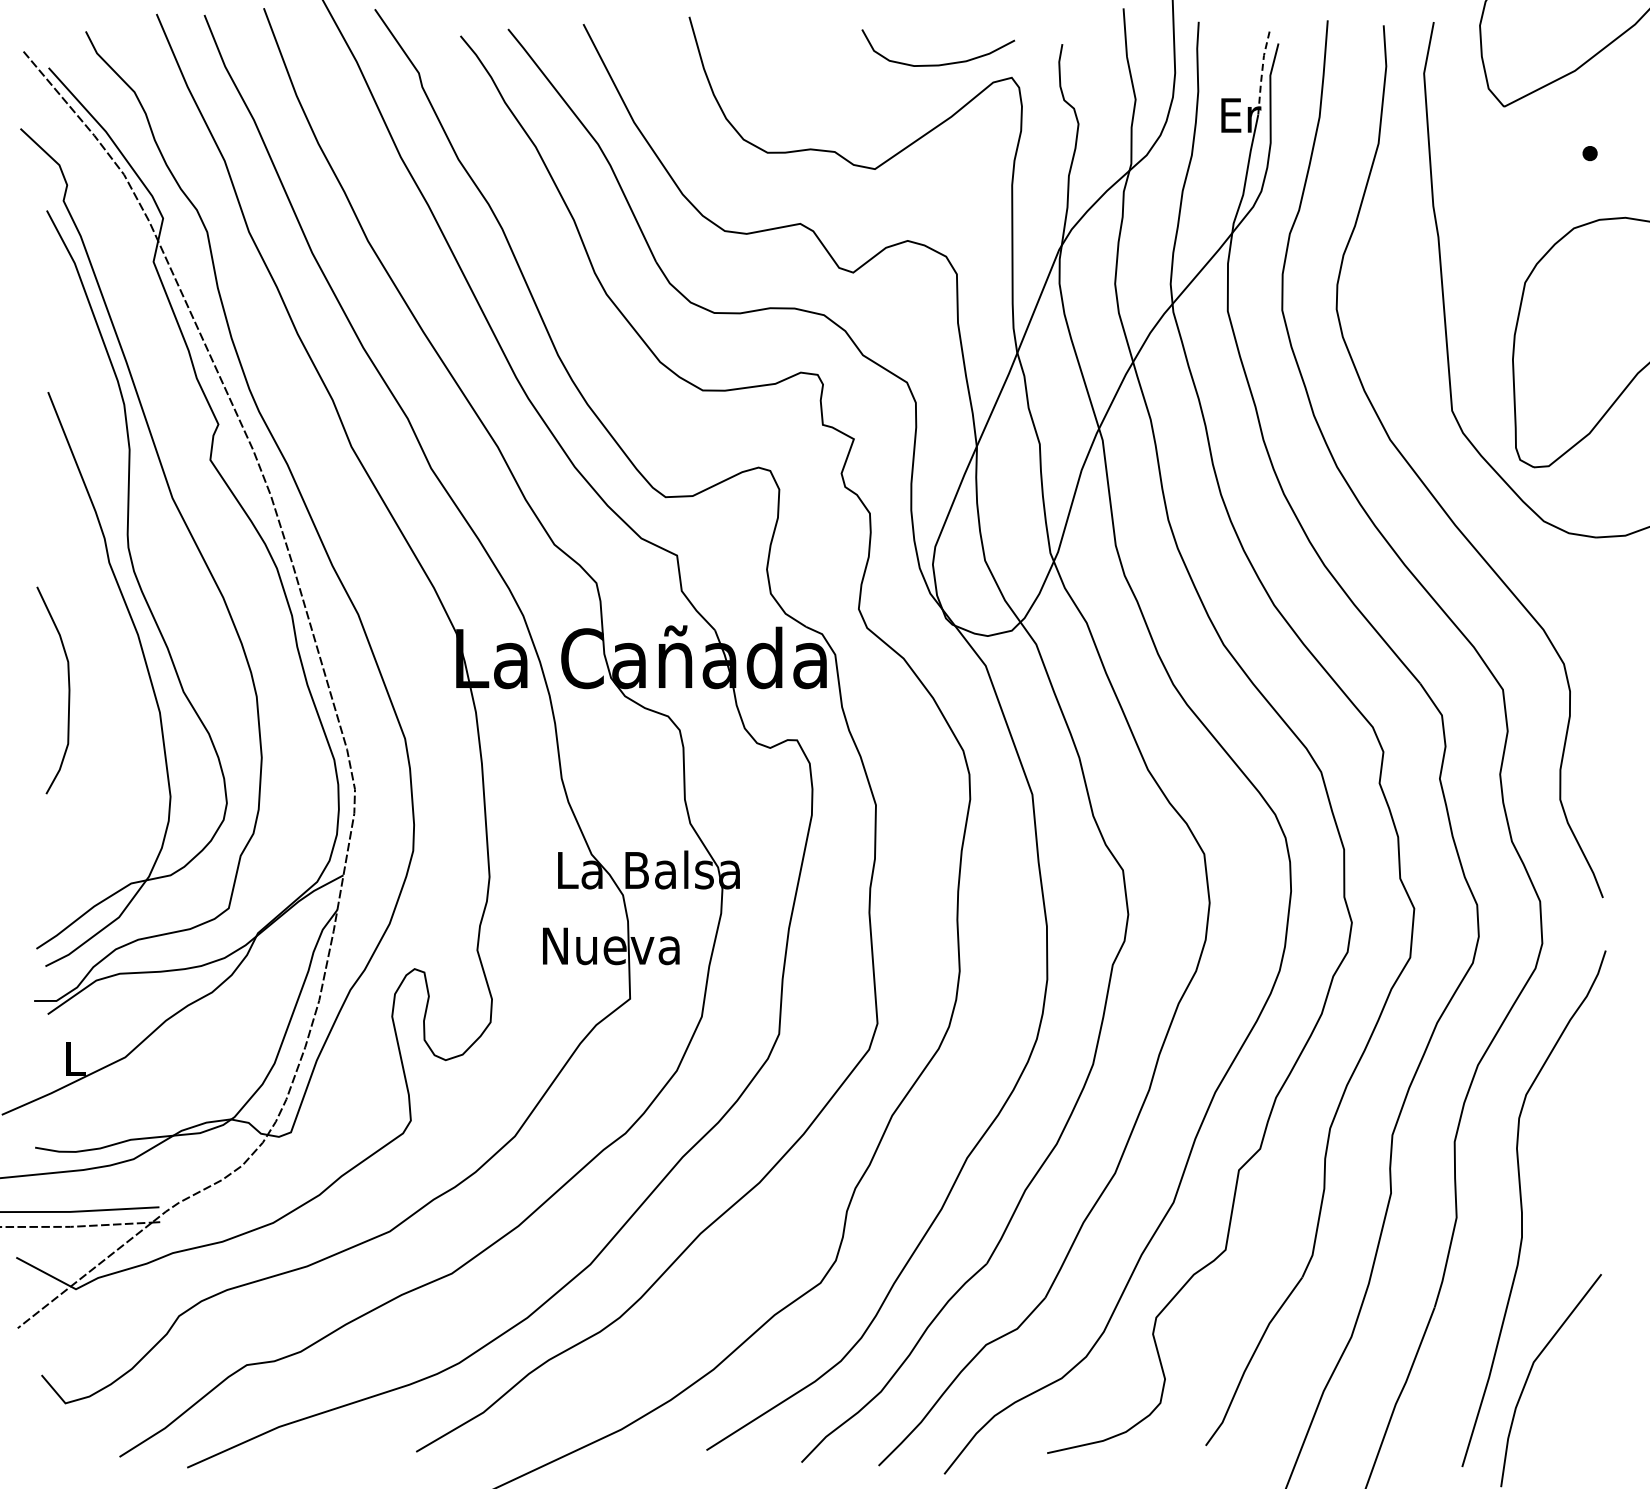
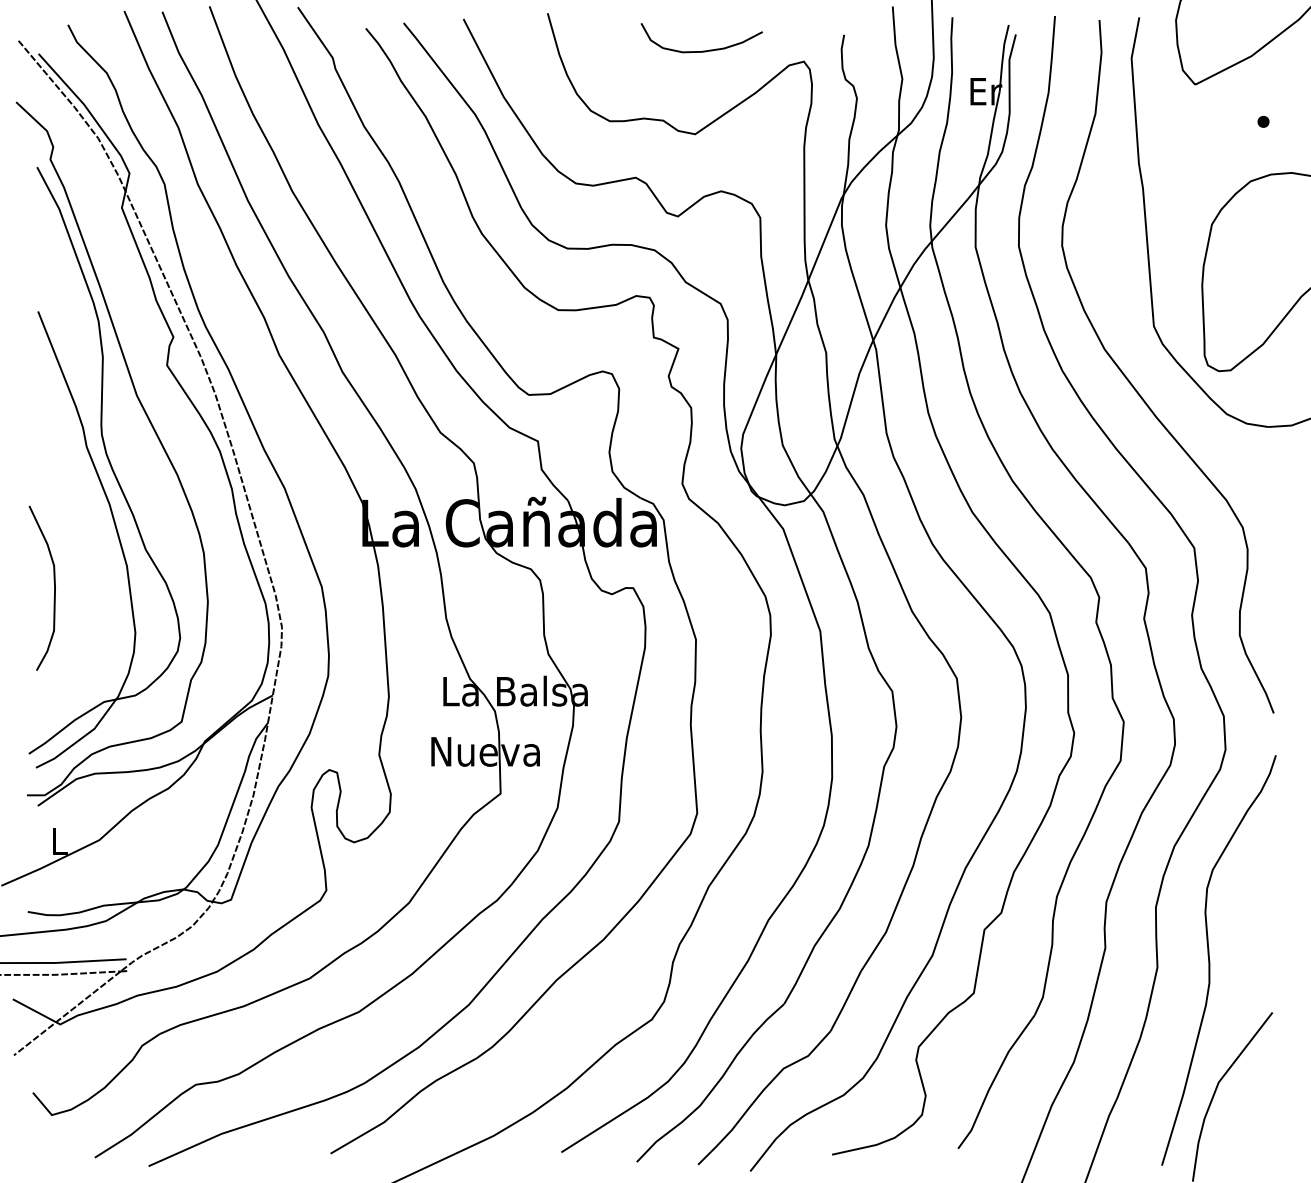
curve: (943, 63) -> (705, 50), moved
line: (1262, 73) -> (1003, 58), dashed -> solid
curve: (68, 690) -> (54, 588), moved

